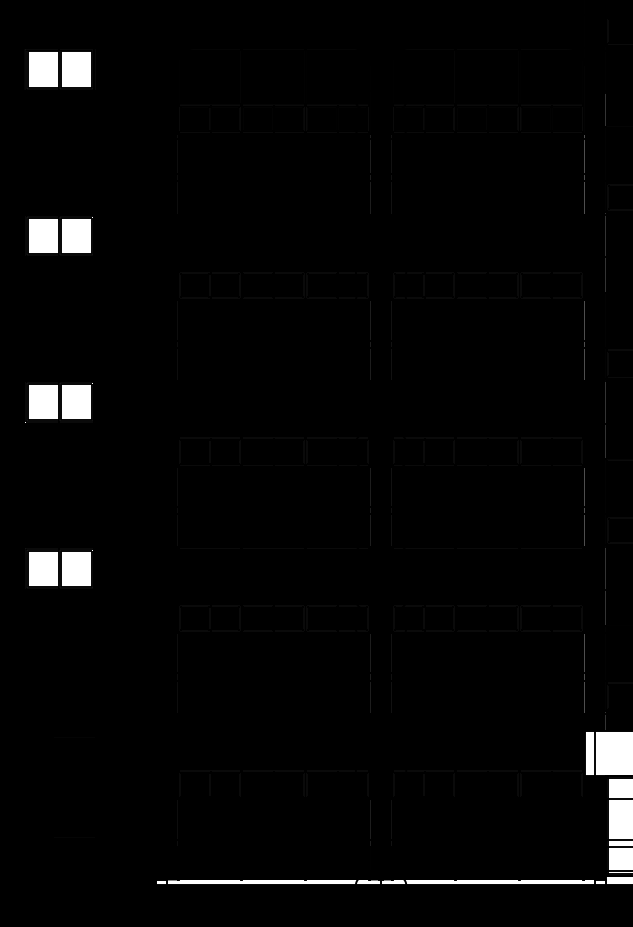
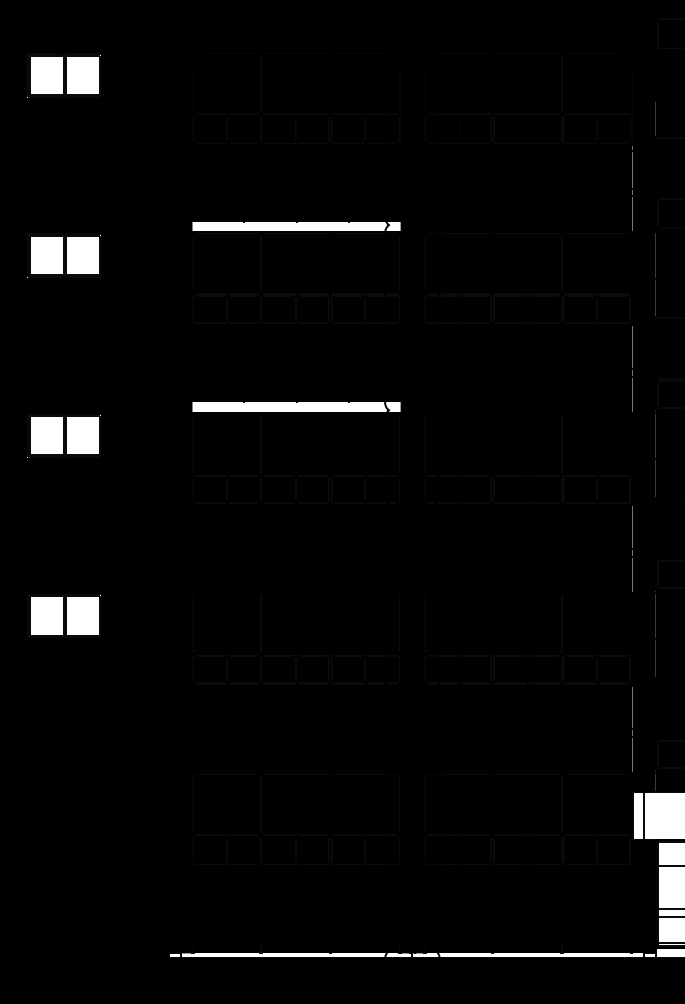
fill: (274, 209) -> (296, 227), removed
fill: (274, 376) -> (296, 407), removed

